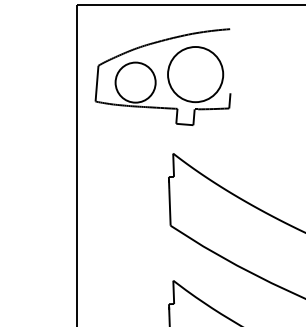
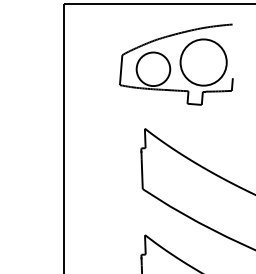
part: (163, 76) -> (176, 64), moved

